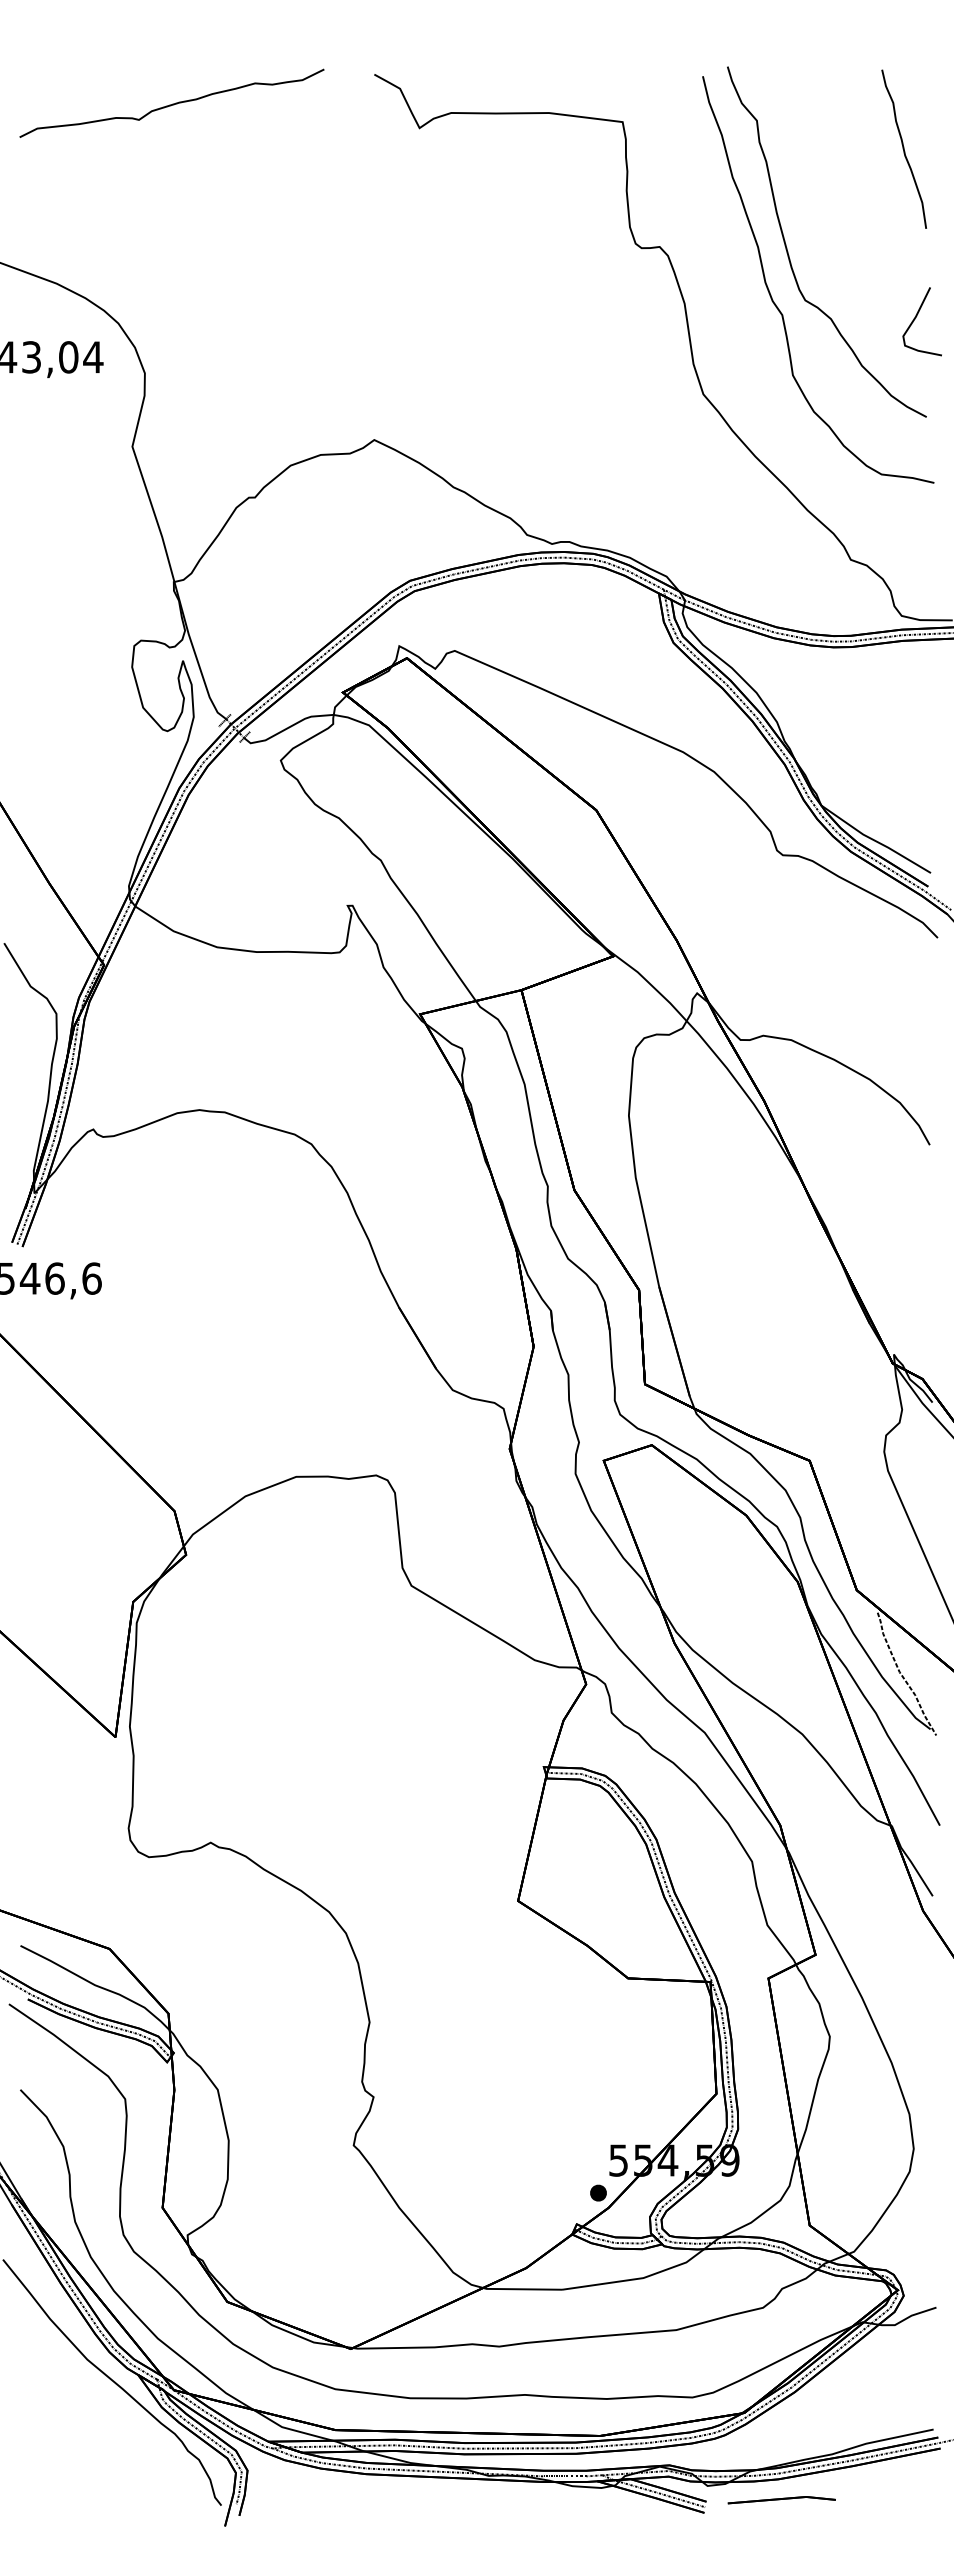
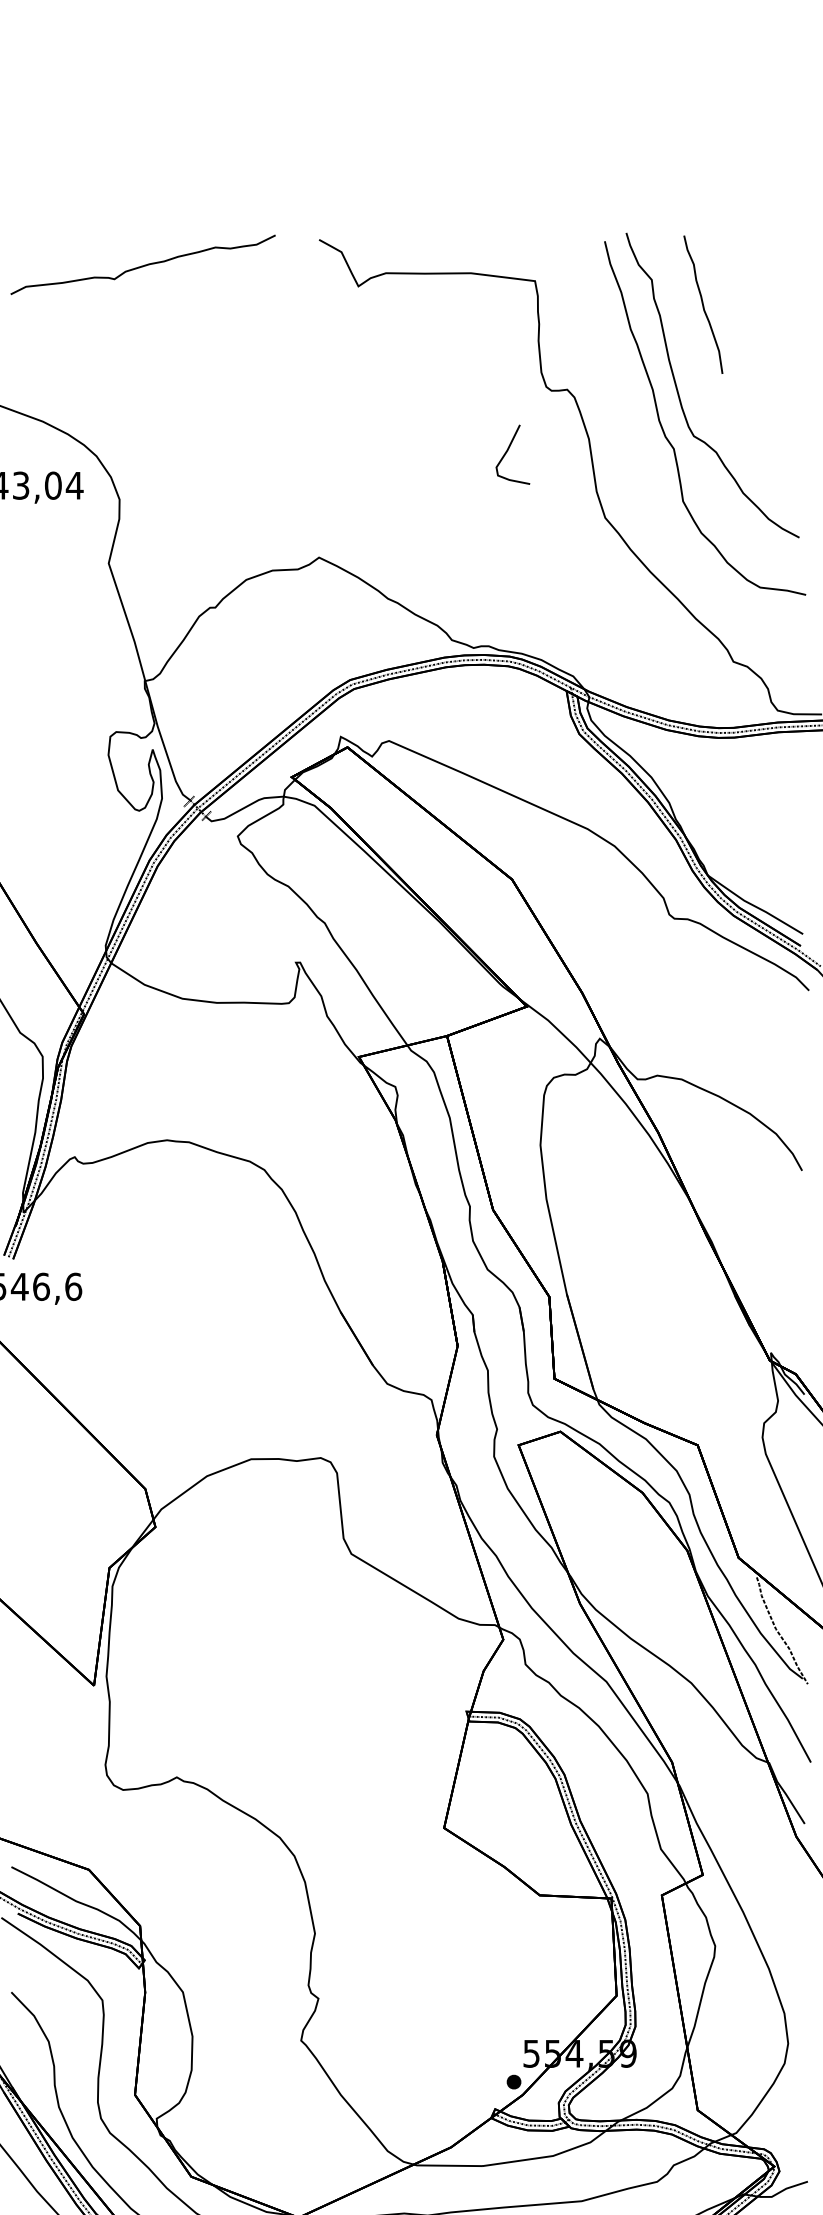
curve: (903, 148) -> (702, 304), moved
curve: (915, 319) -> (507, 452), moved

